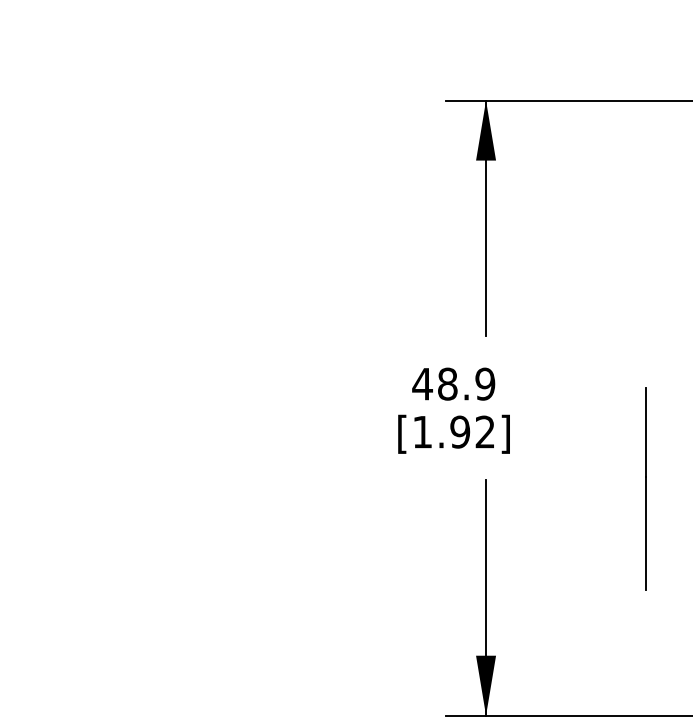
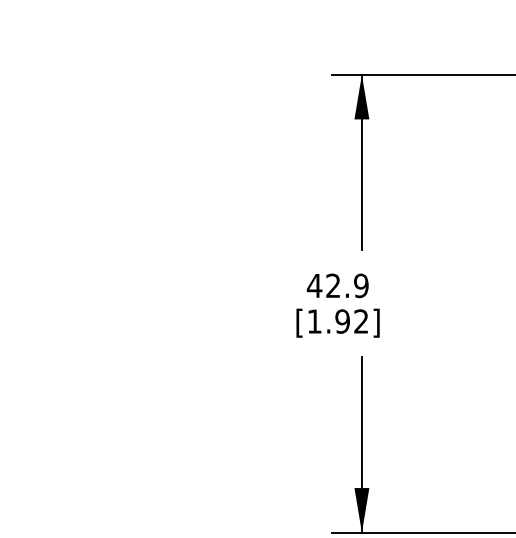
text: (447, 383) -> (333, 285), 48.9 -> 42.9
line: (645, 488) -> (480, 363), removed

